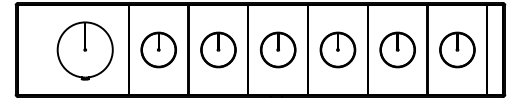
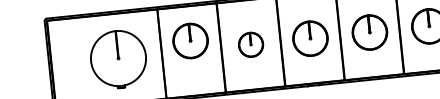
part: (158, 49) -> (190, 40), moved
part: (218, 49) -> (251, 44), size x0.7

